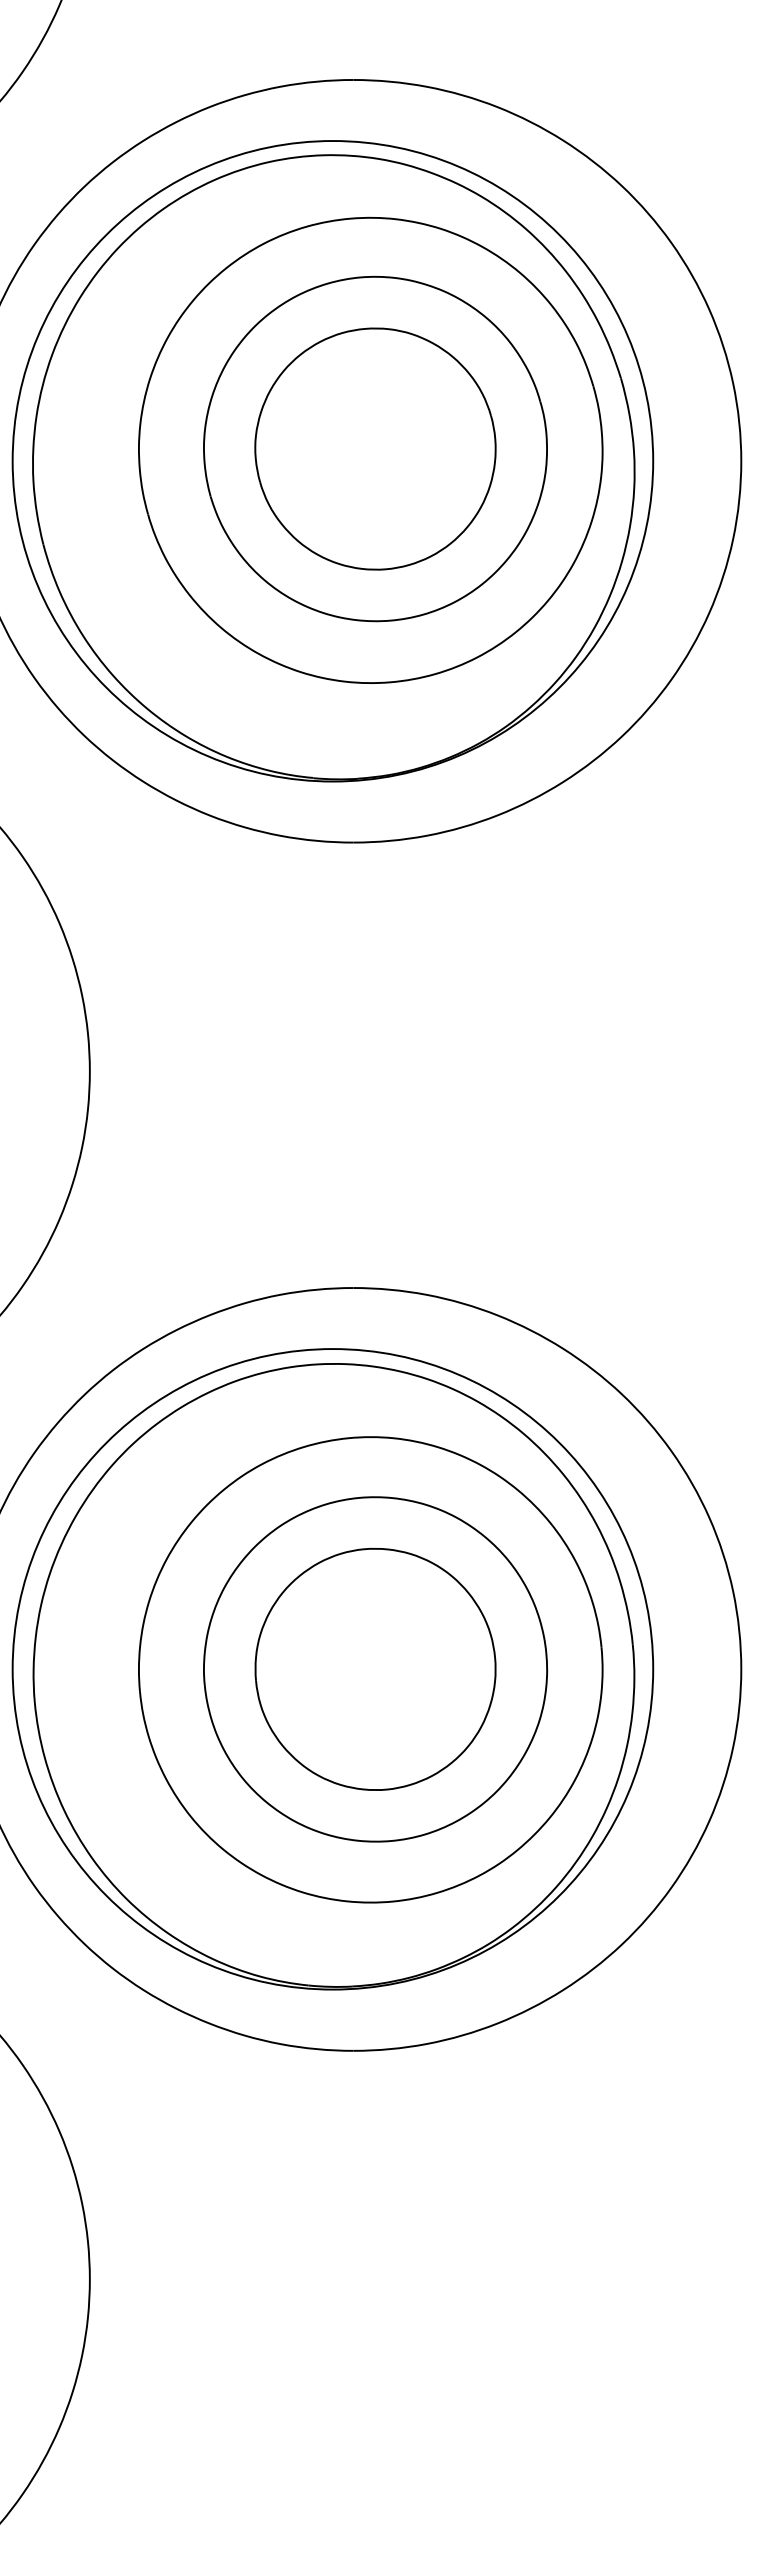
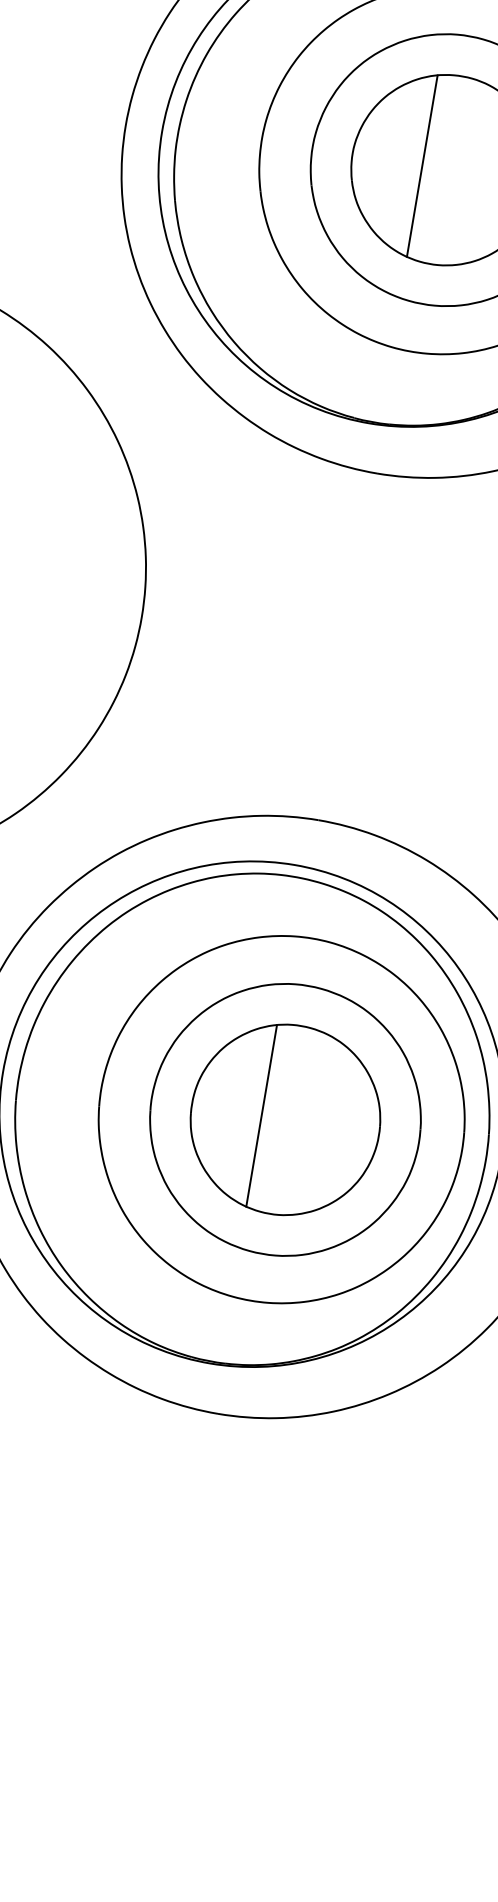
line: (344, 448) -> (422, 165), added
line: (344, 1669) -> (261, 1115), added

